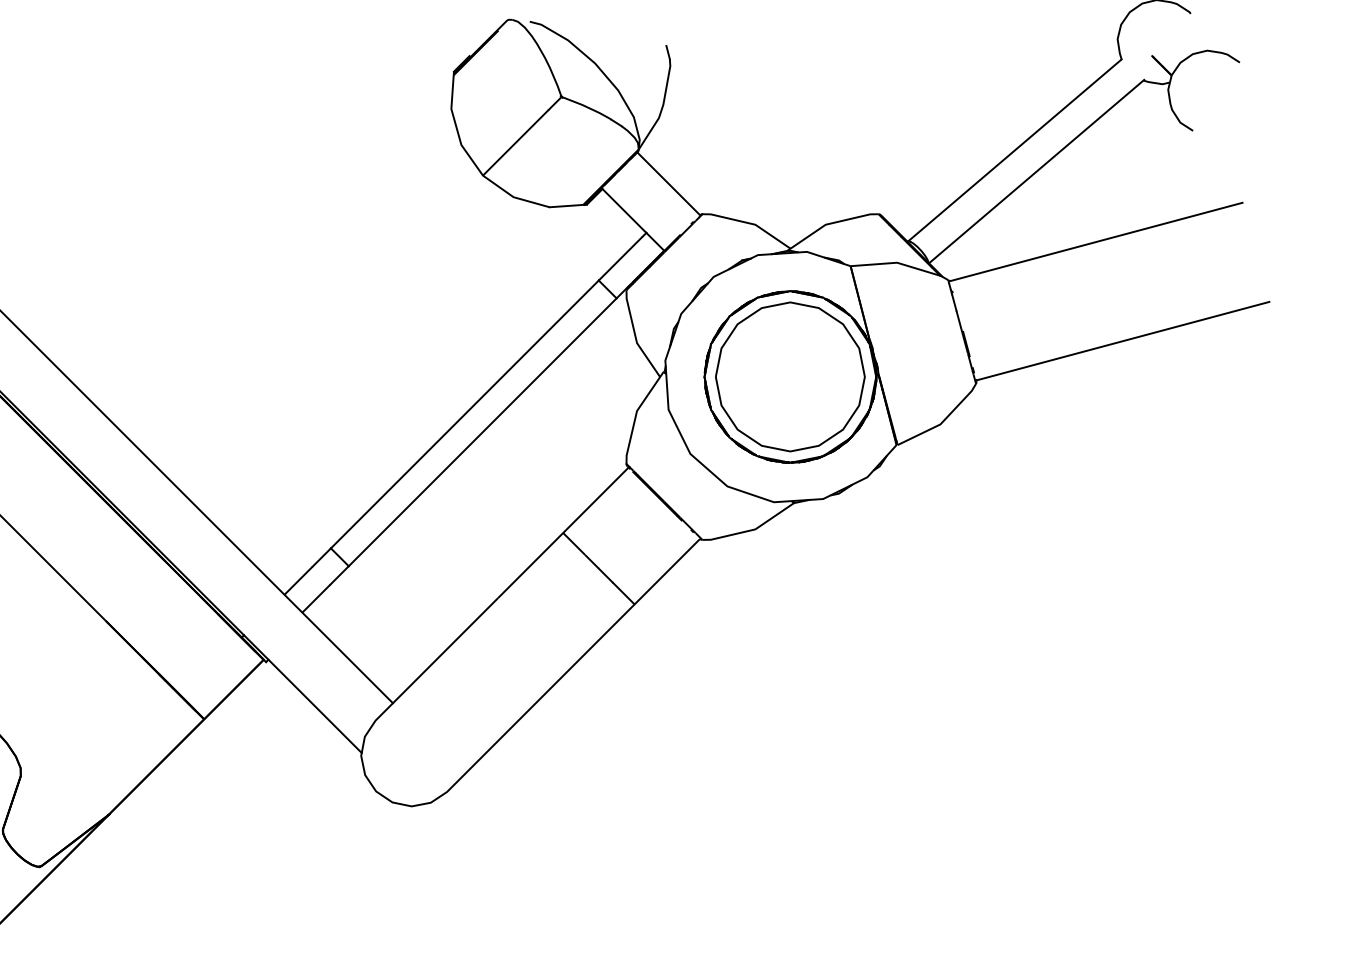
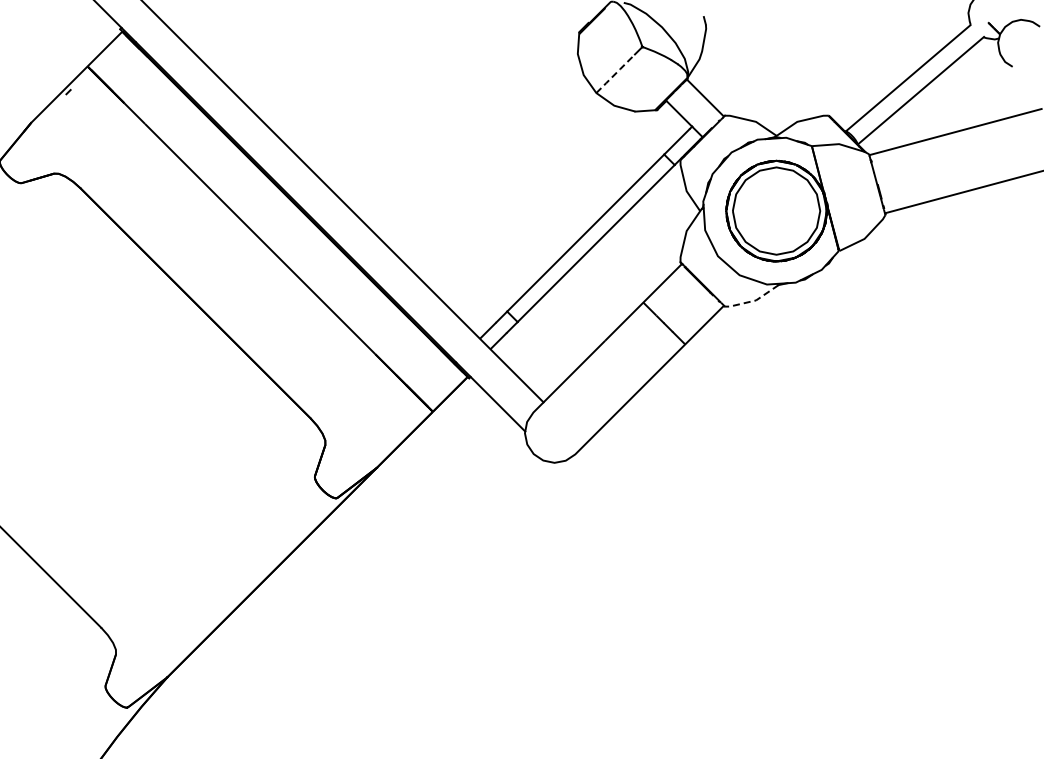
line: (515, 142) -> (615, 73), solid -> dashed
line: (752, 529) -> (754, 300), solid -> dashed

